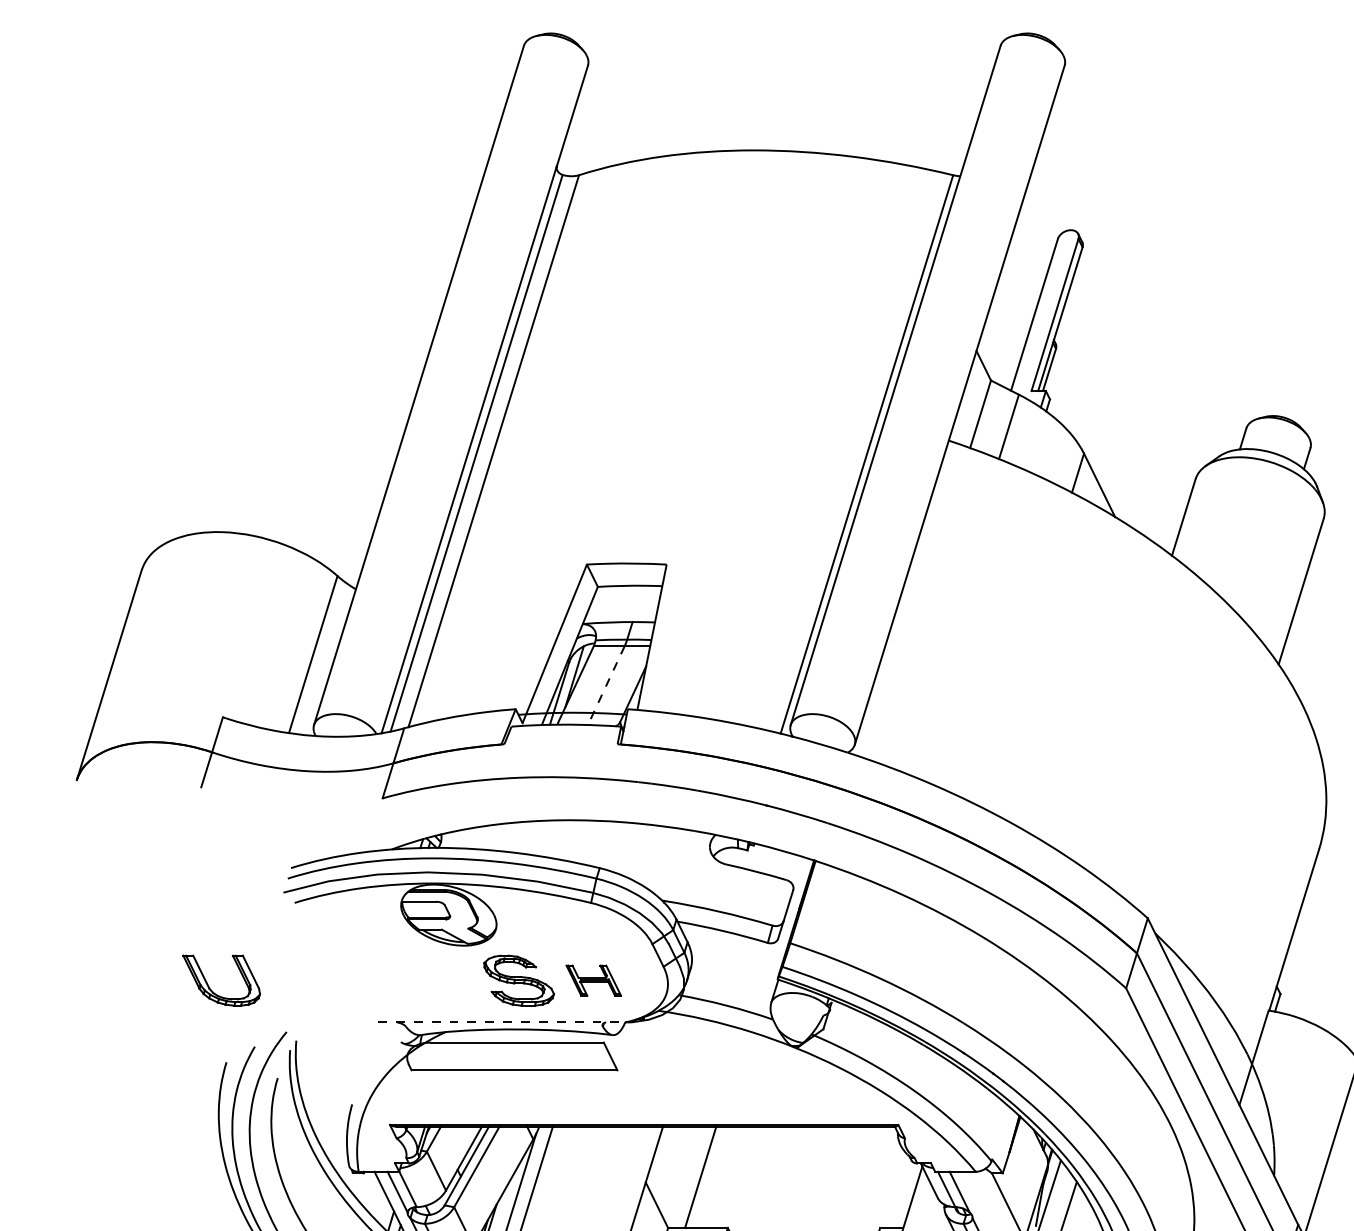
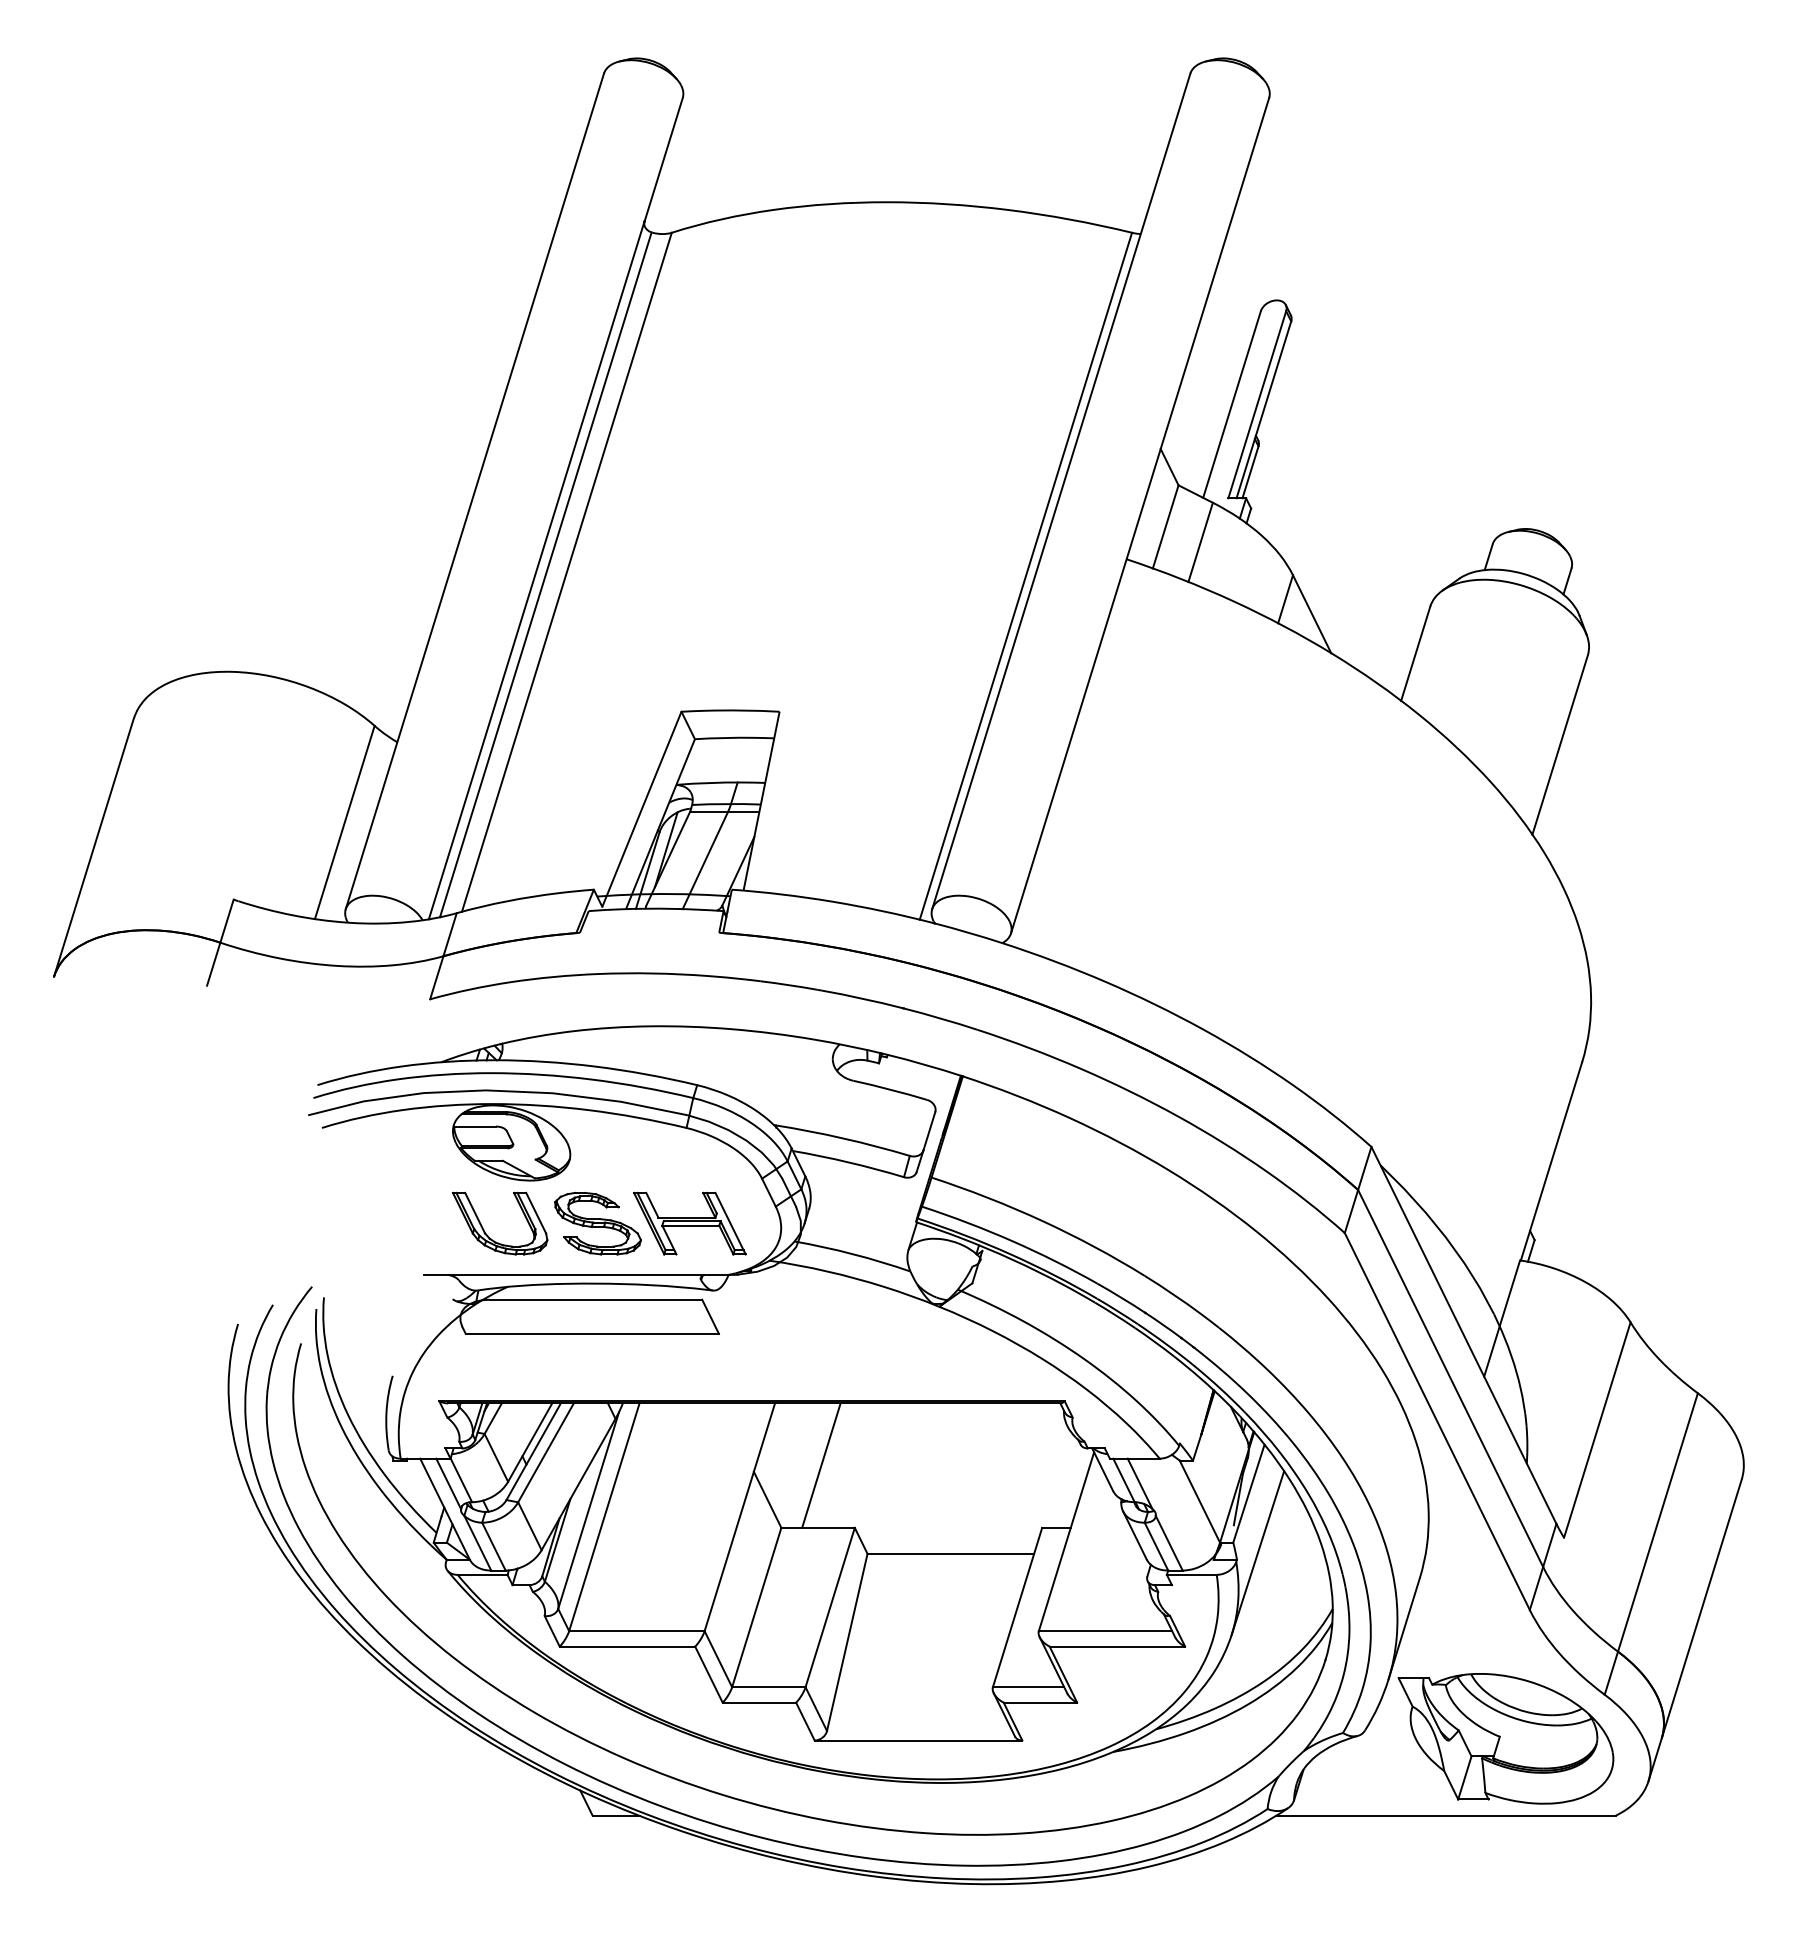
line: (606, 685) -> (705, 860), dashed -> solid
part: (593, 980) -> (689, 1223), size x1.67
part: (212, 990) -> (488, 1235), moved
line: (501, 1022) -> (576, 1274), dashed -> solid

